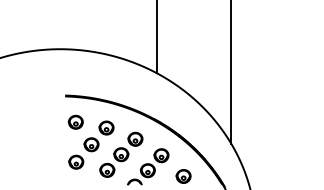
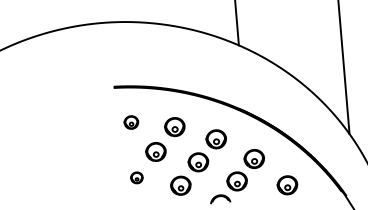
part: (75, 121) -> (130, 121), size x0.7
part: (76, 161) -> (137, 176), size x0.6

